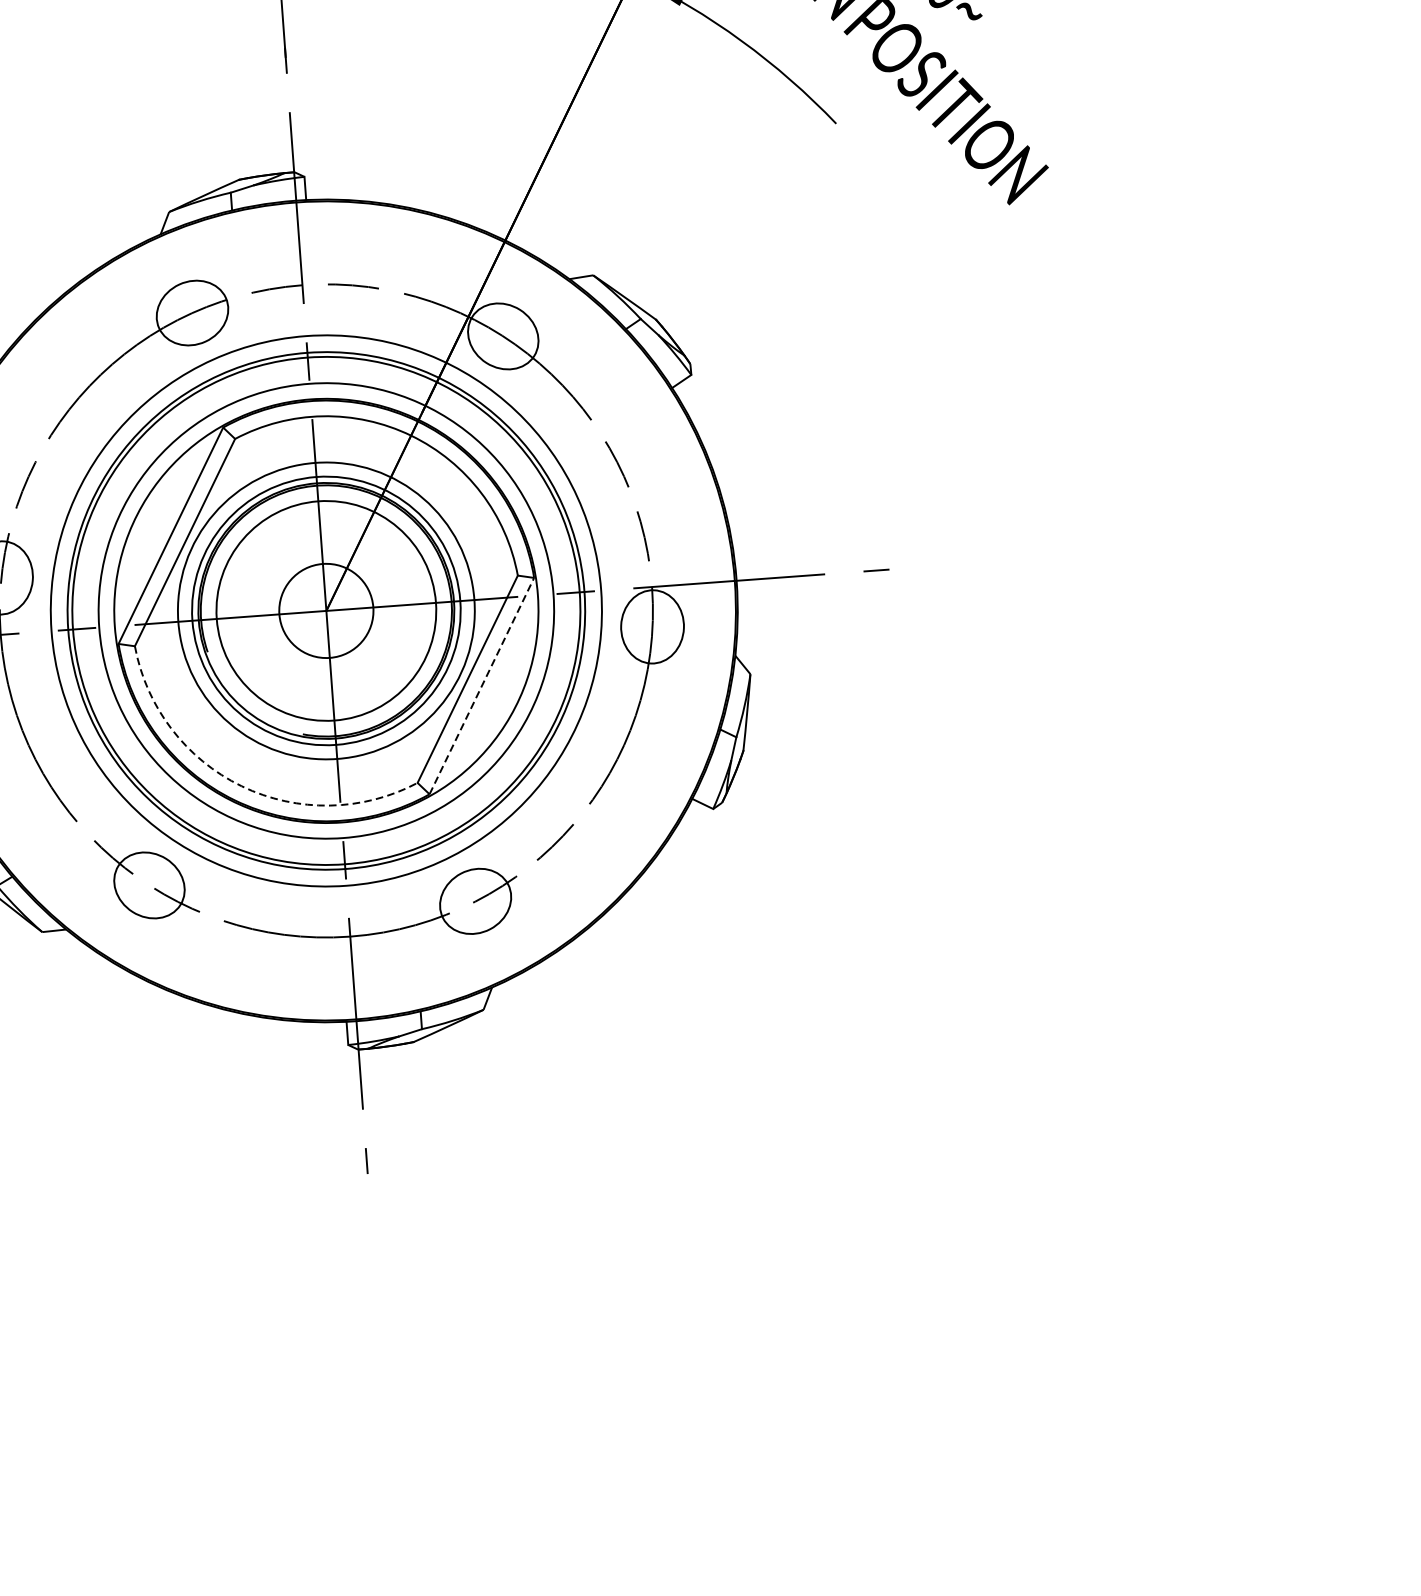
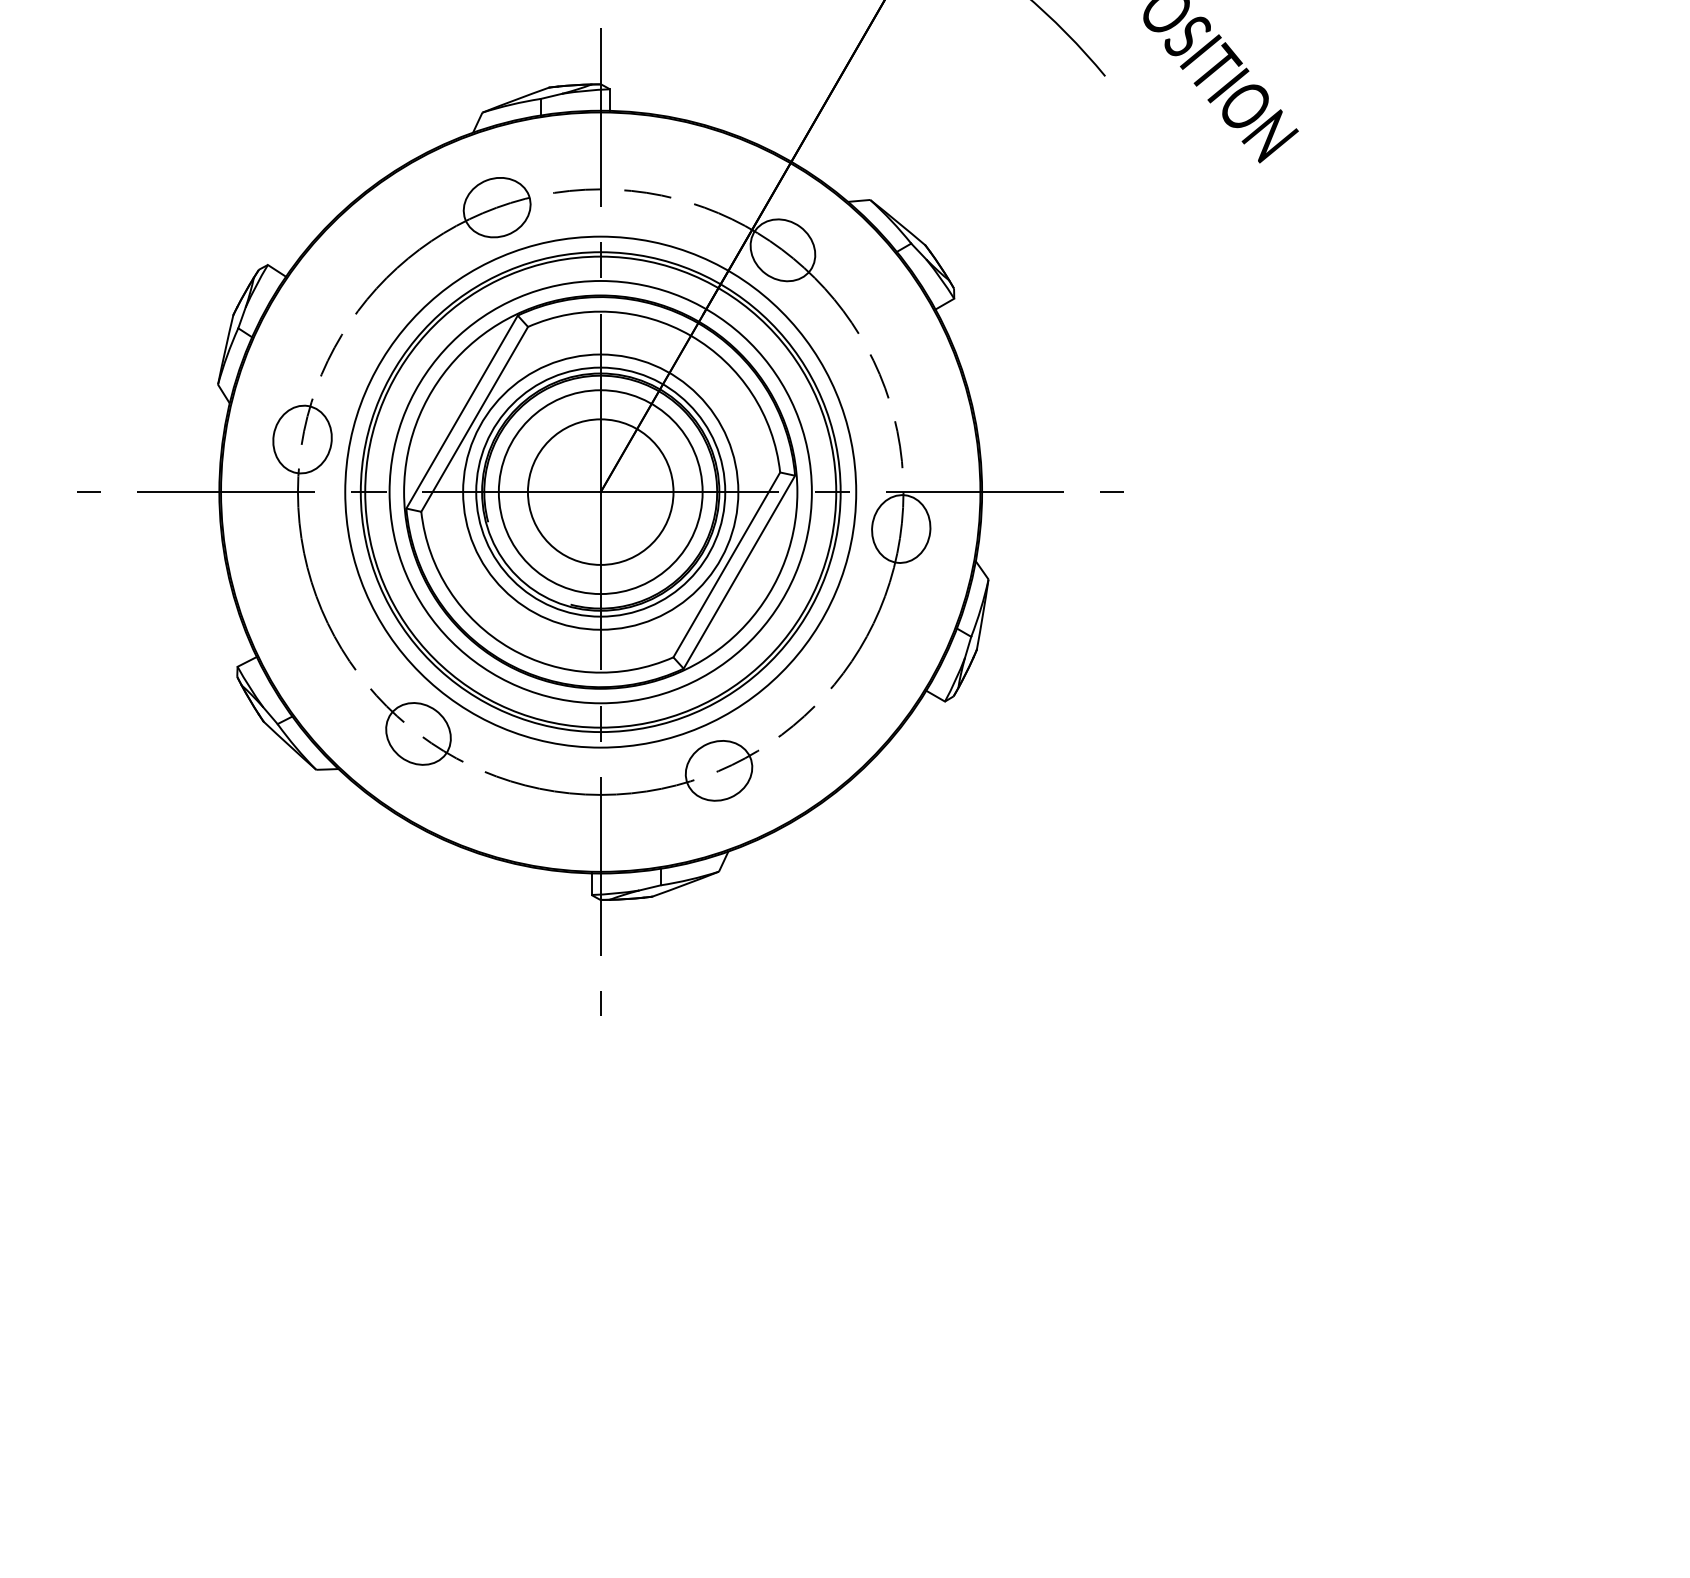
circle: (326, 610) -> (600, 491), size x1.67
line: (481, 685) -> (739, 571), dashed -> solid
arc: (241, 786) -> (510, 648), dashed -> solid

